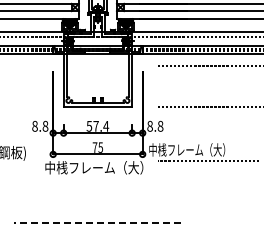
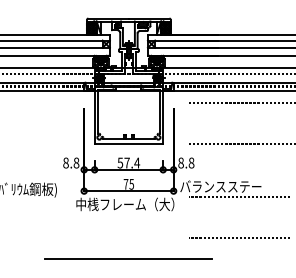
text: (189, 149) -> (220, 186), 中桟フレーム（大） -> バランスステー
line: (208, 200) -> (239, 237), added
line: (97, 222) -> (128, 259), dashed -> solid

